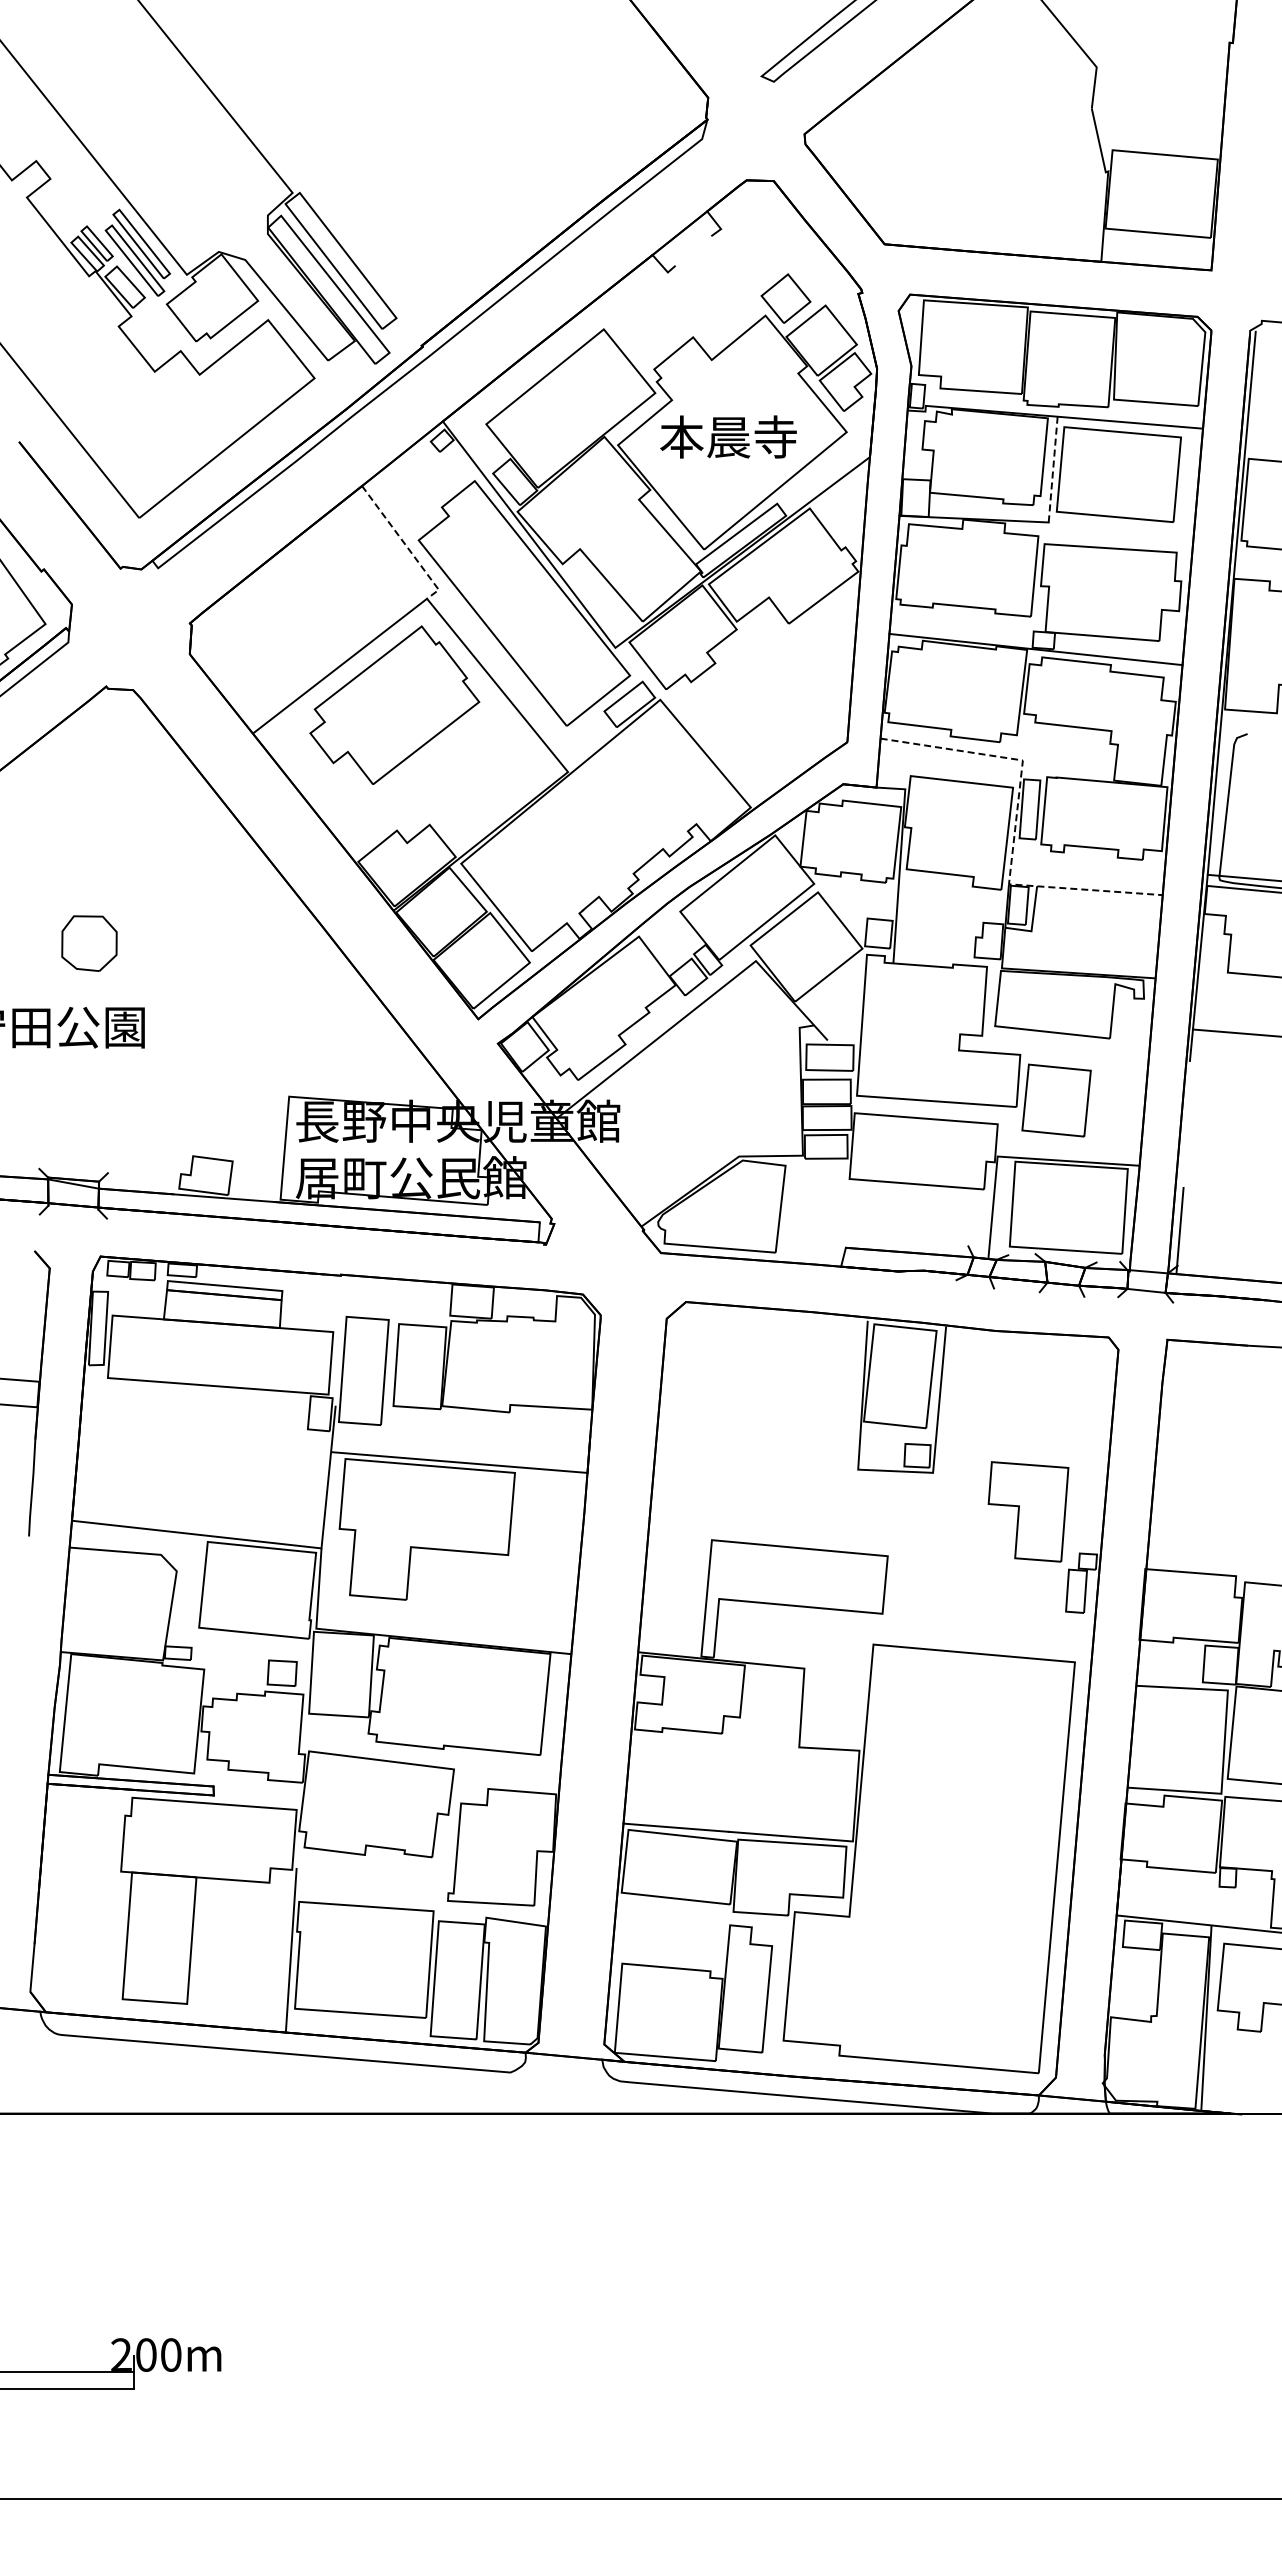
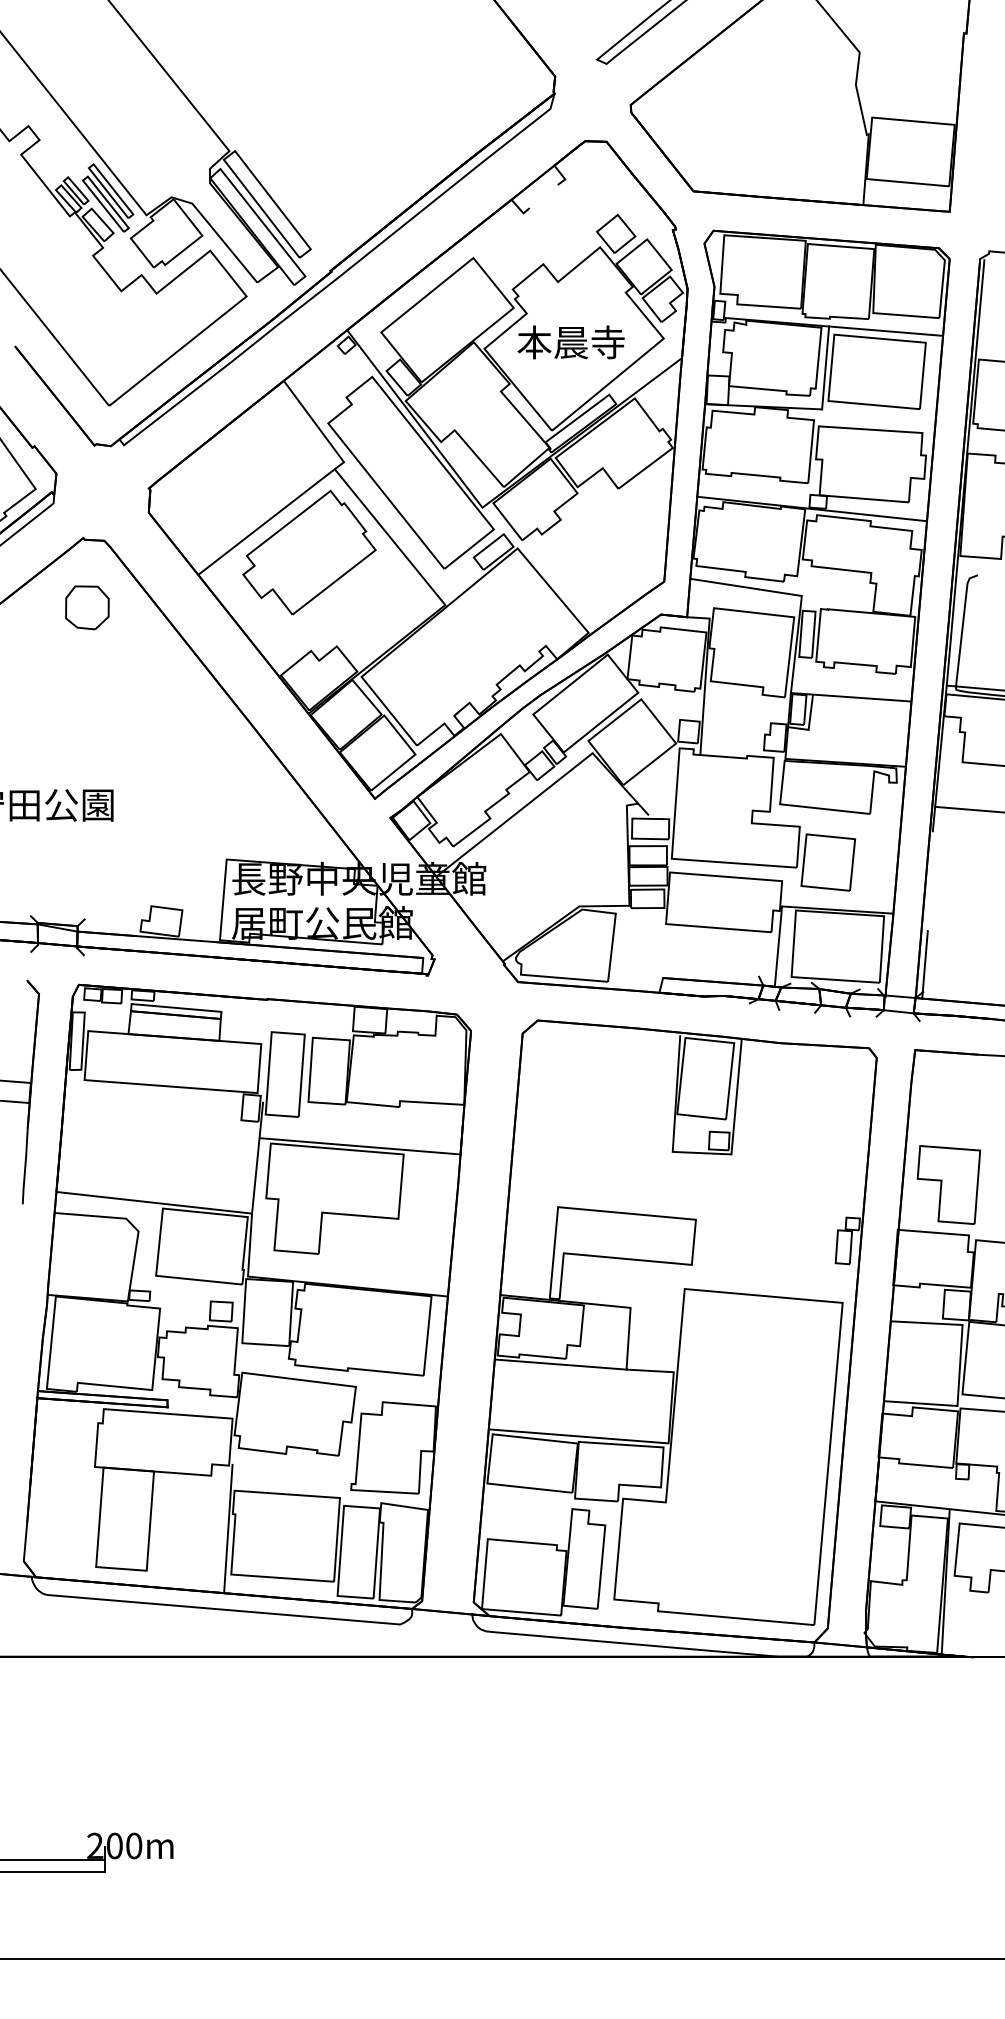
line: (1053, 470) -> (825, 368), dashed -> solid
line: (405, 544) -> (317, 426), dashed -> solid
line: (1015, 827) -> (796, 648), dashed -> solid
part: (89, 943) -> (87, 607), moved
part: (1028, 1511) -> (948, 1184), moved
line: (715, 1740) -> (560, 1364), added

